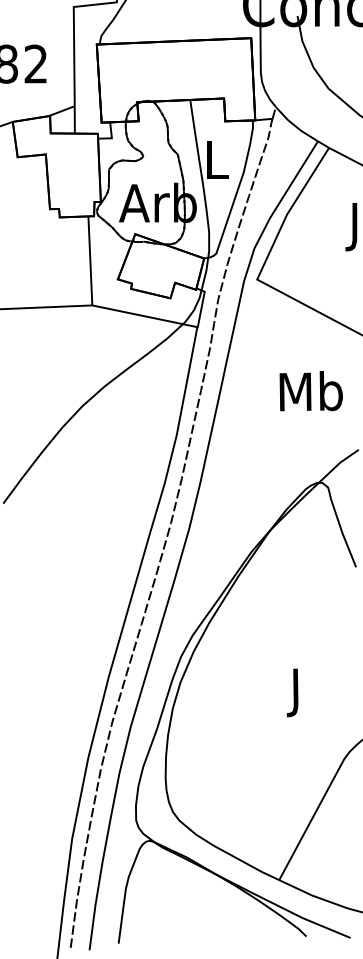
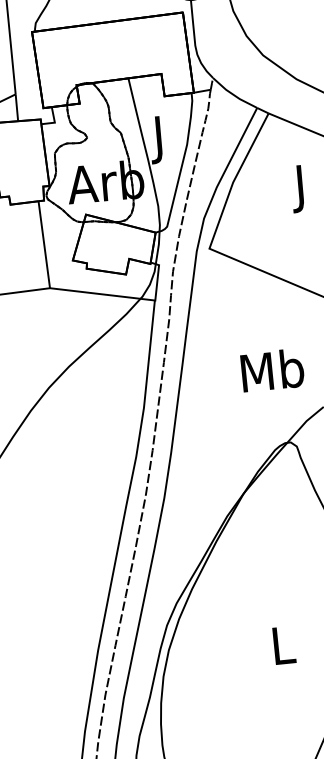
text: (217, 165) -> (160, 140), L -> J
text: (310, 391) -> (271, 370), moved
text: (297, 692) -> (284, 650), J -> L

